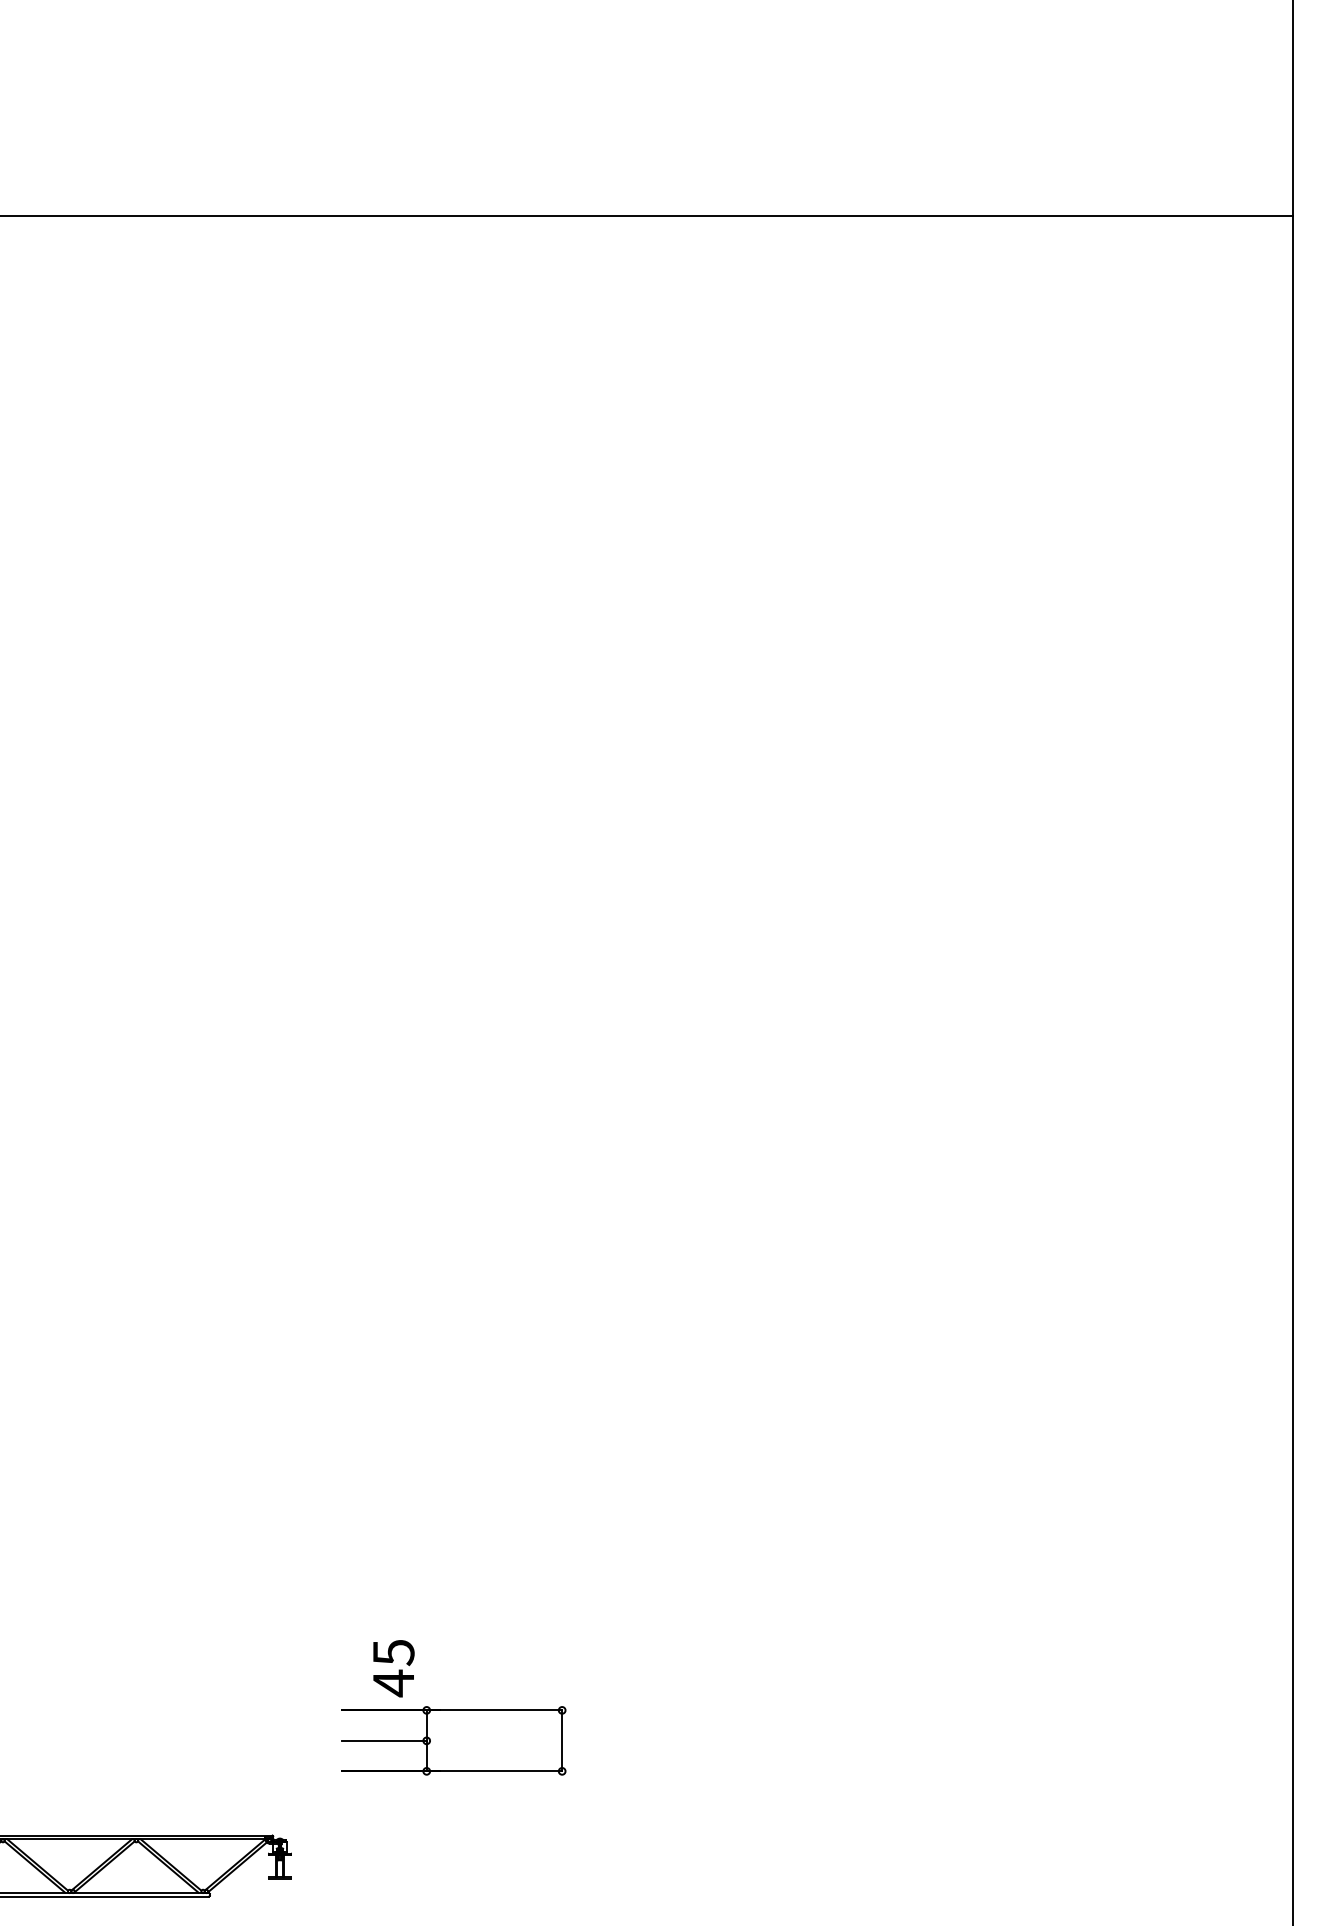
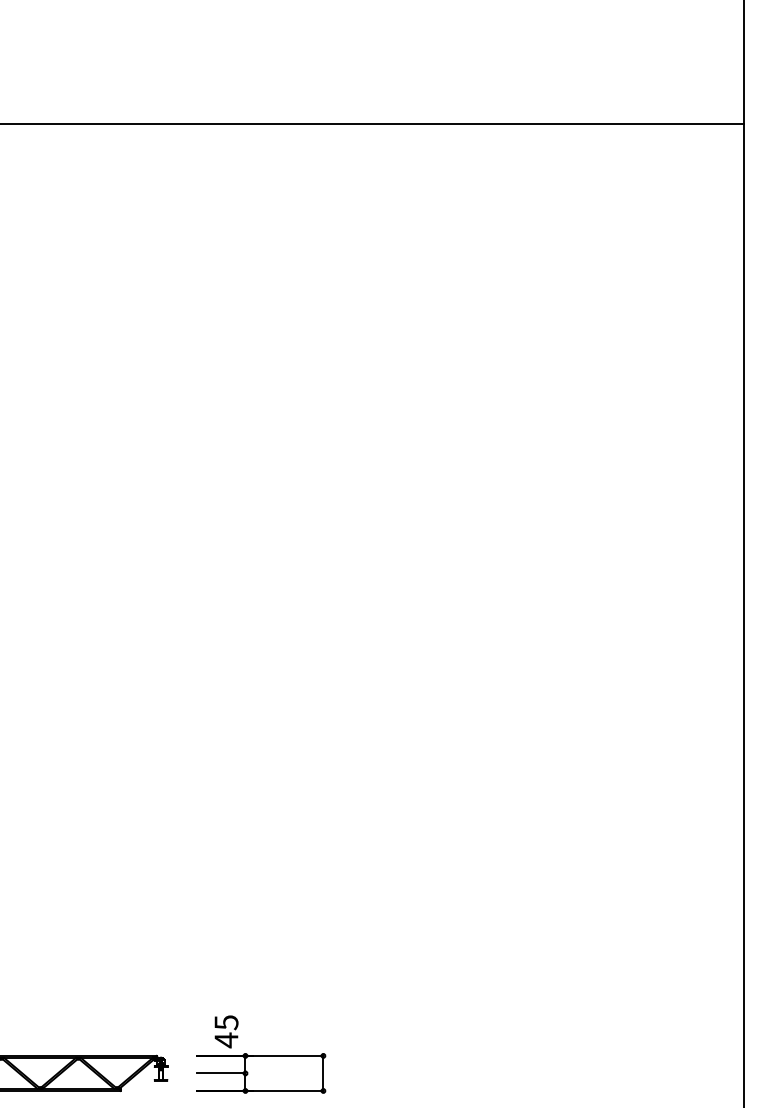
part: (454, 1707) -> (261, 1054), moved

